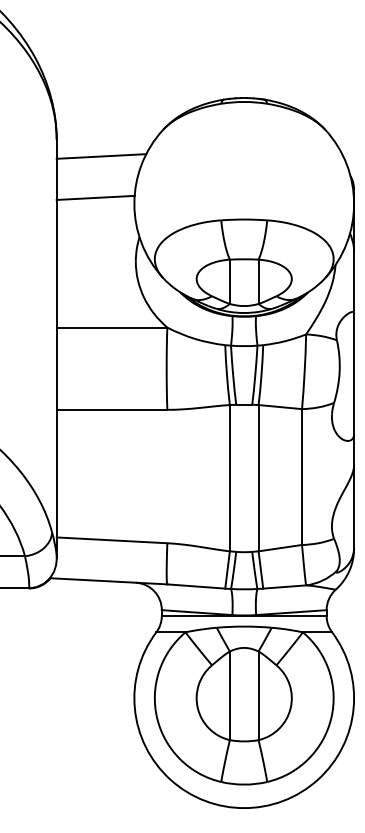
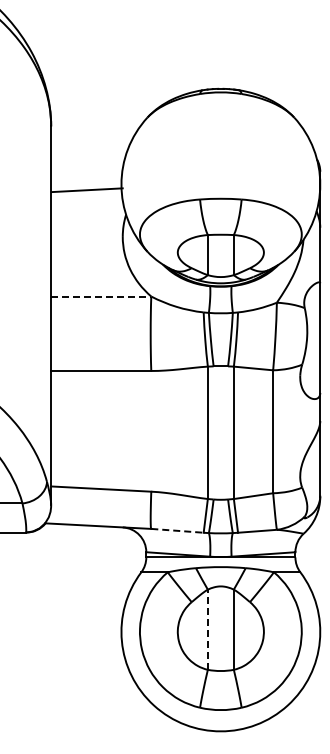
line: (101, 156) -> (91, 141), removed
line: (95, 198) -> (87, 190), moved
line: (112, 327) -> (101, 296), solid -> dashed
line: (196, 586) -> (177, 530), solid -> dashed
line: (229, 695) -> (207, 629), solid -> dashed

